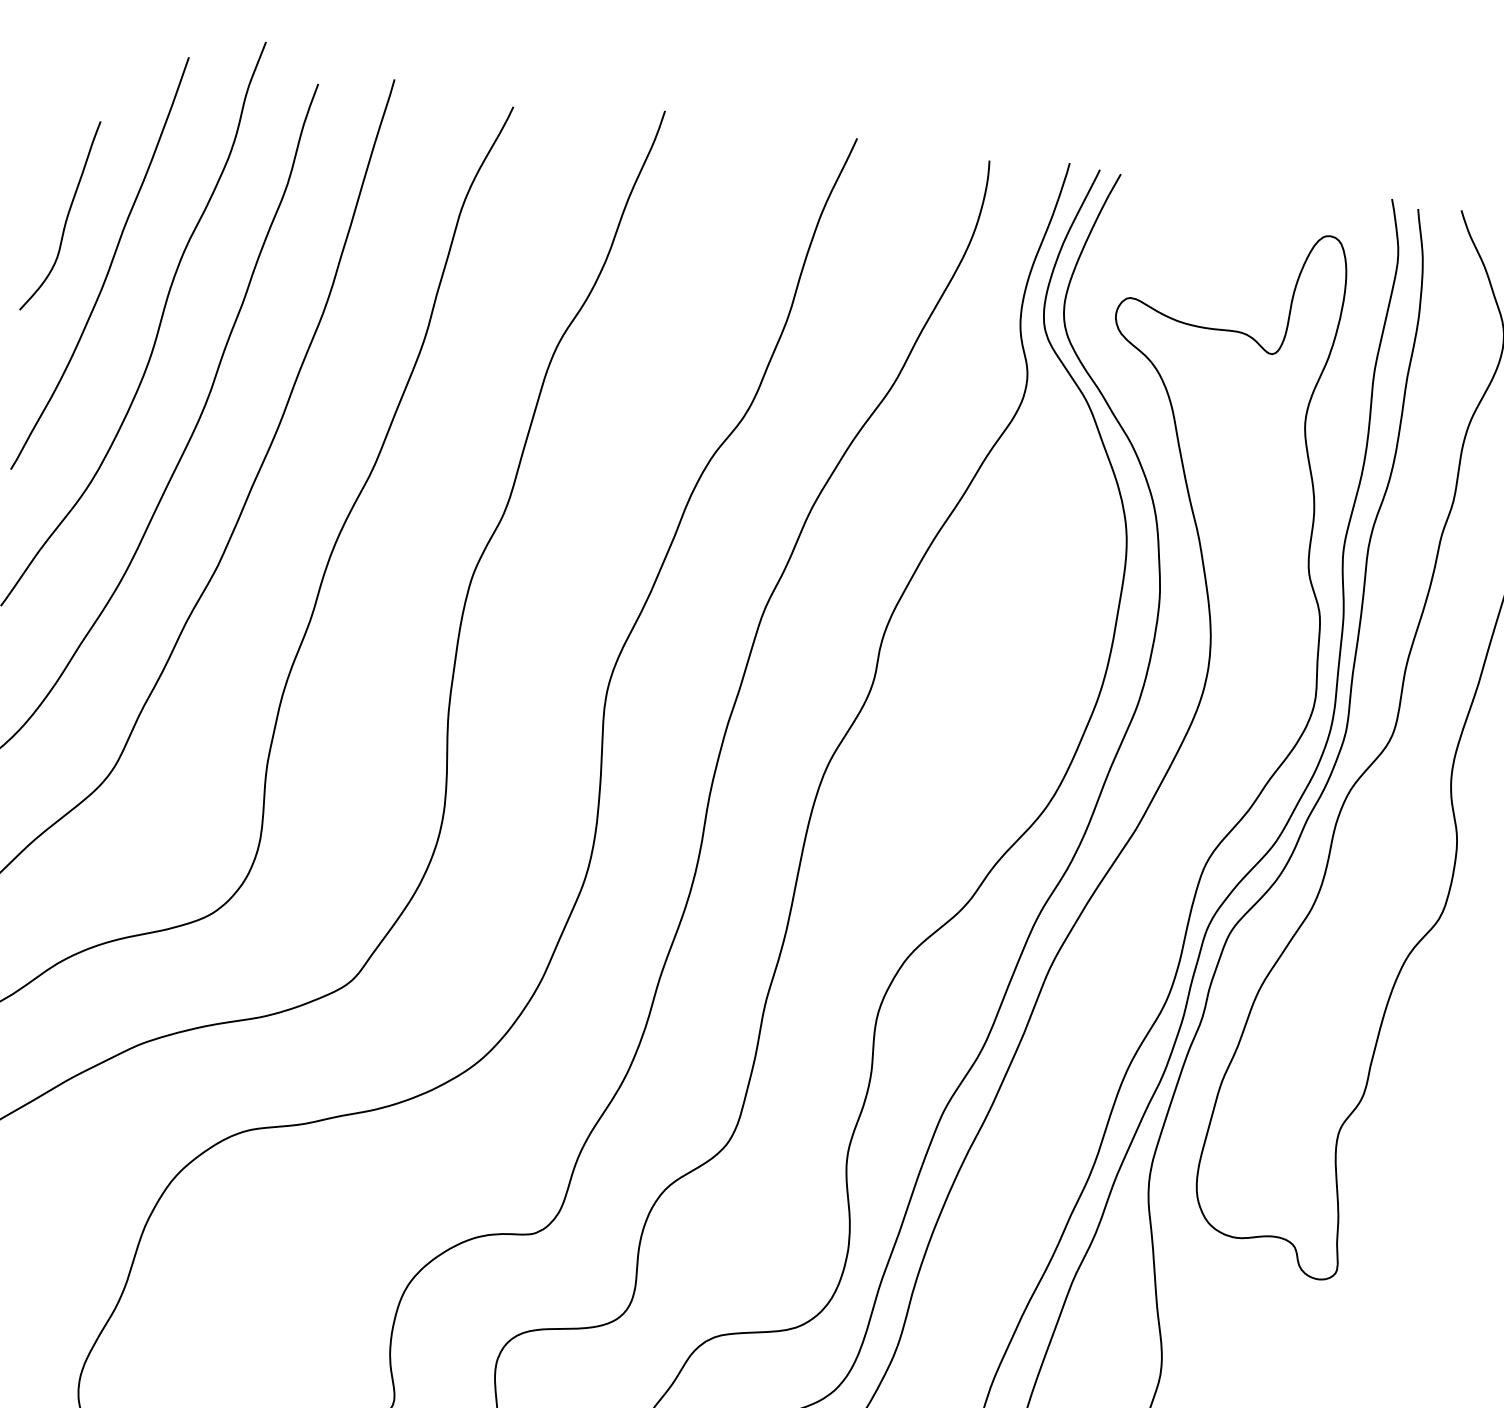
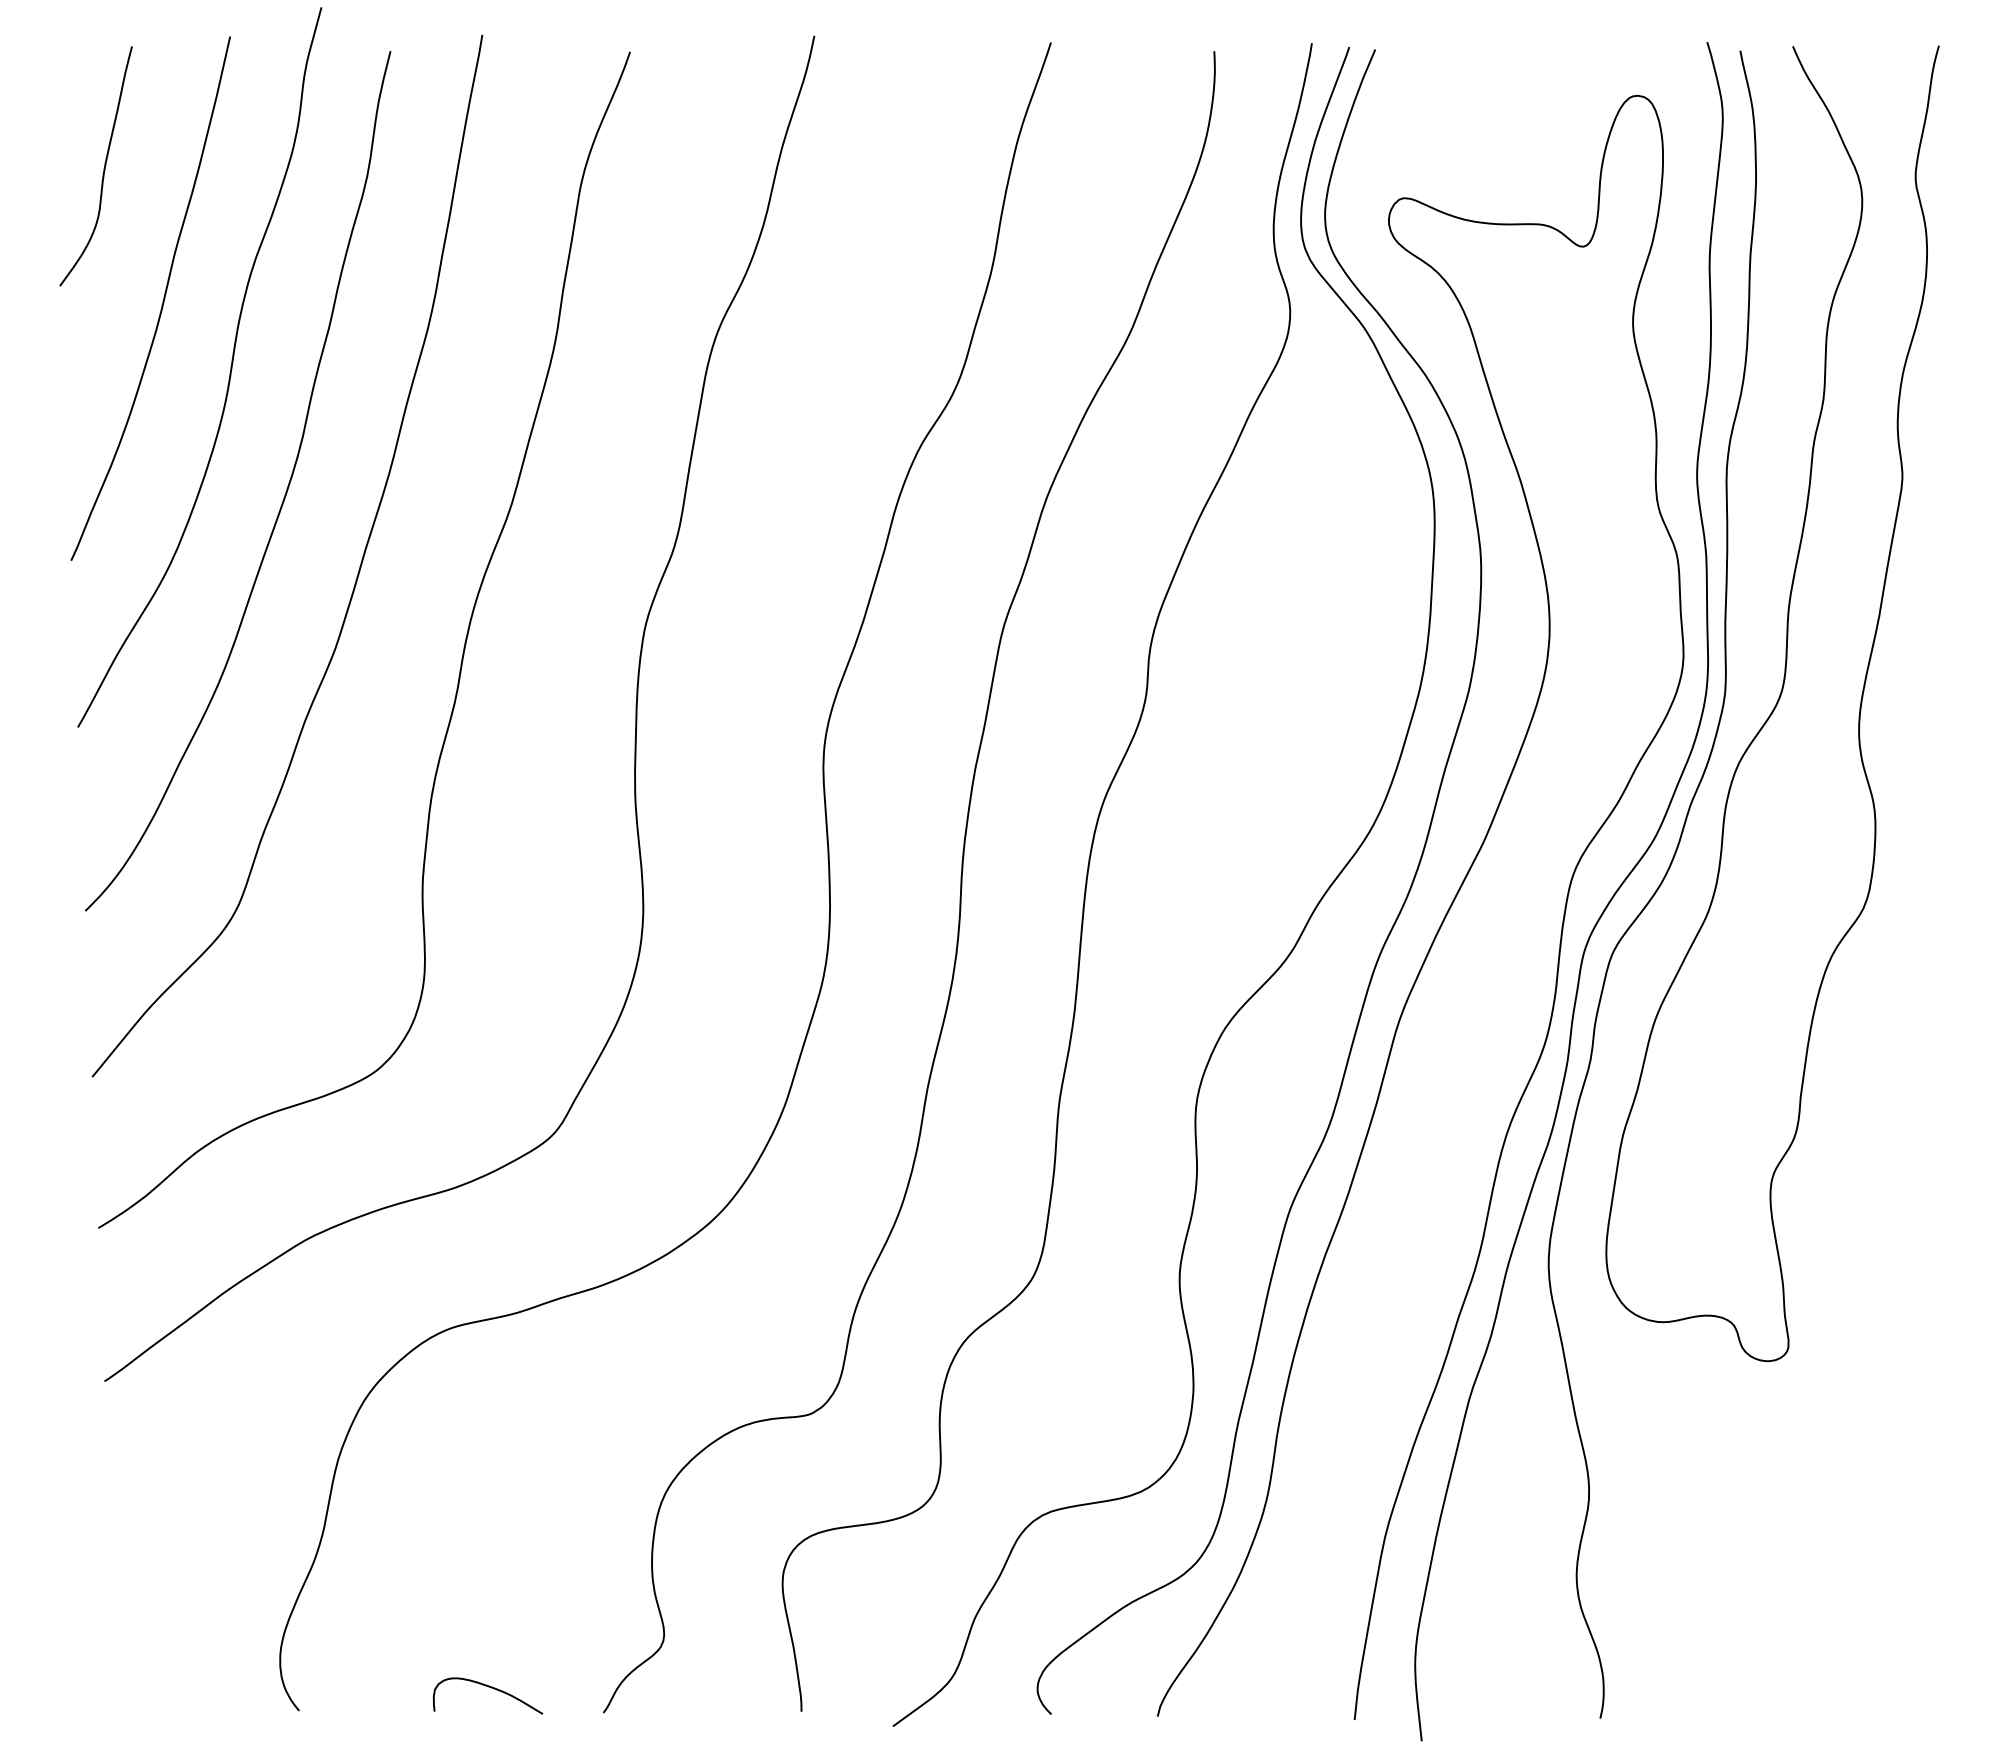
curve: (66, 218) -> (103, 168), moved

